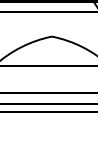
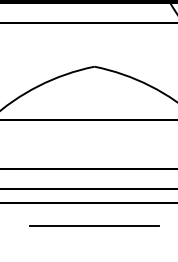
line: (51, 124) -> (93, 226), added

